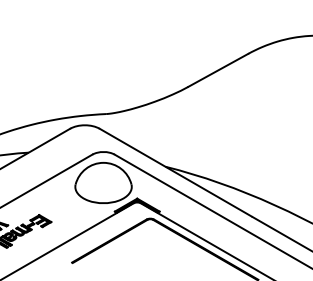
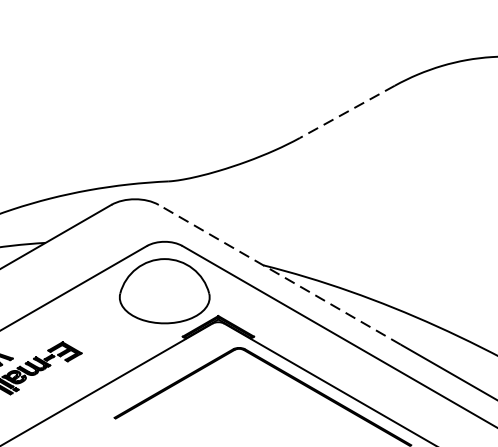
line: (217, 70) -> (346, 112), solid -> dashed
line: (175, 172) -> (279, 274), solid -> dashed

